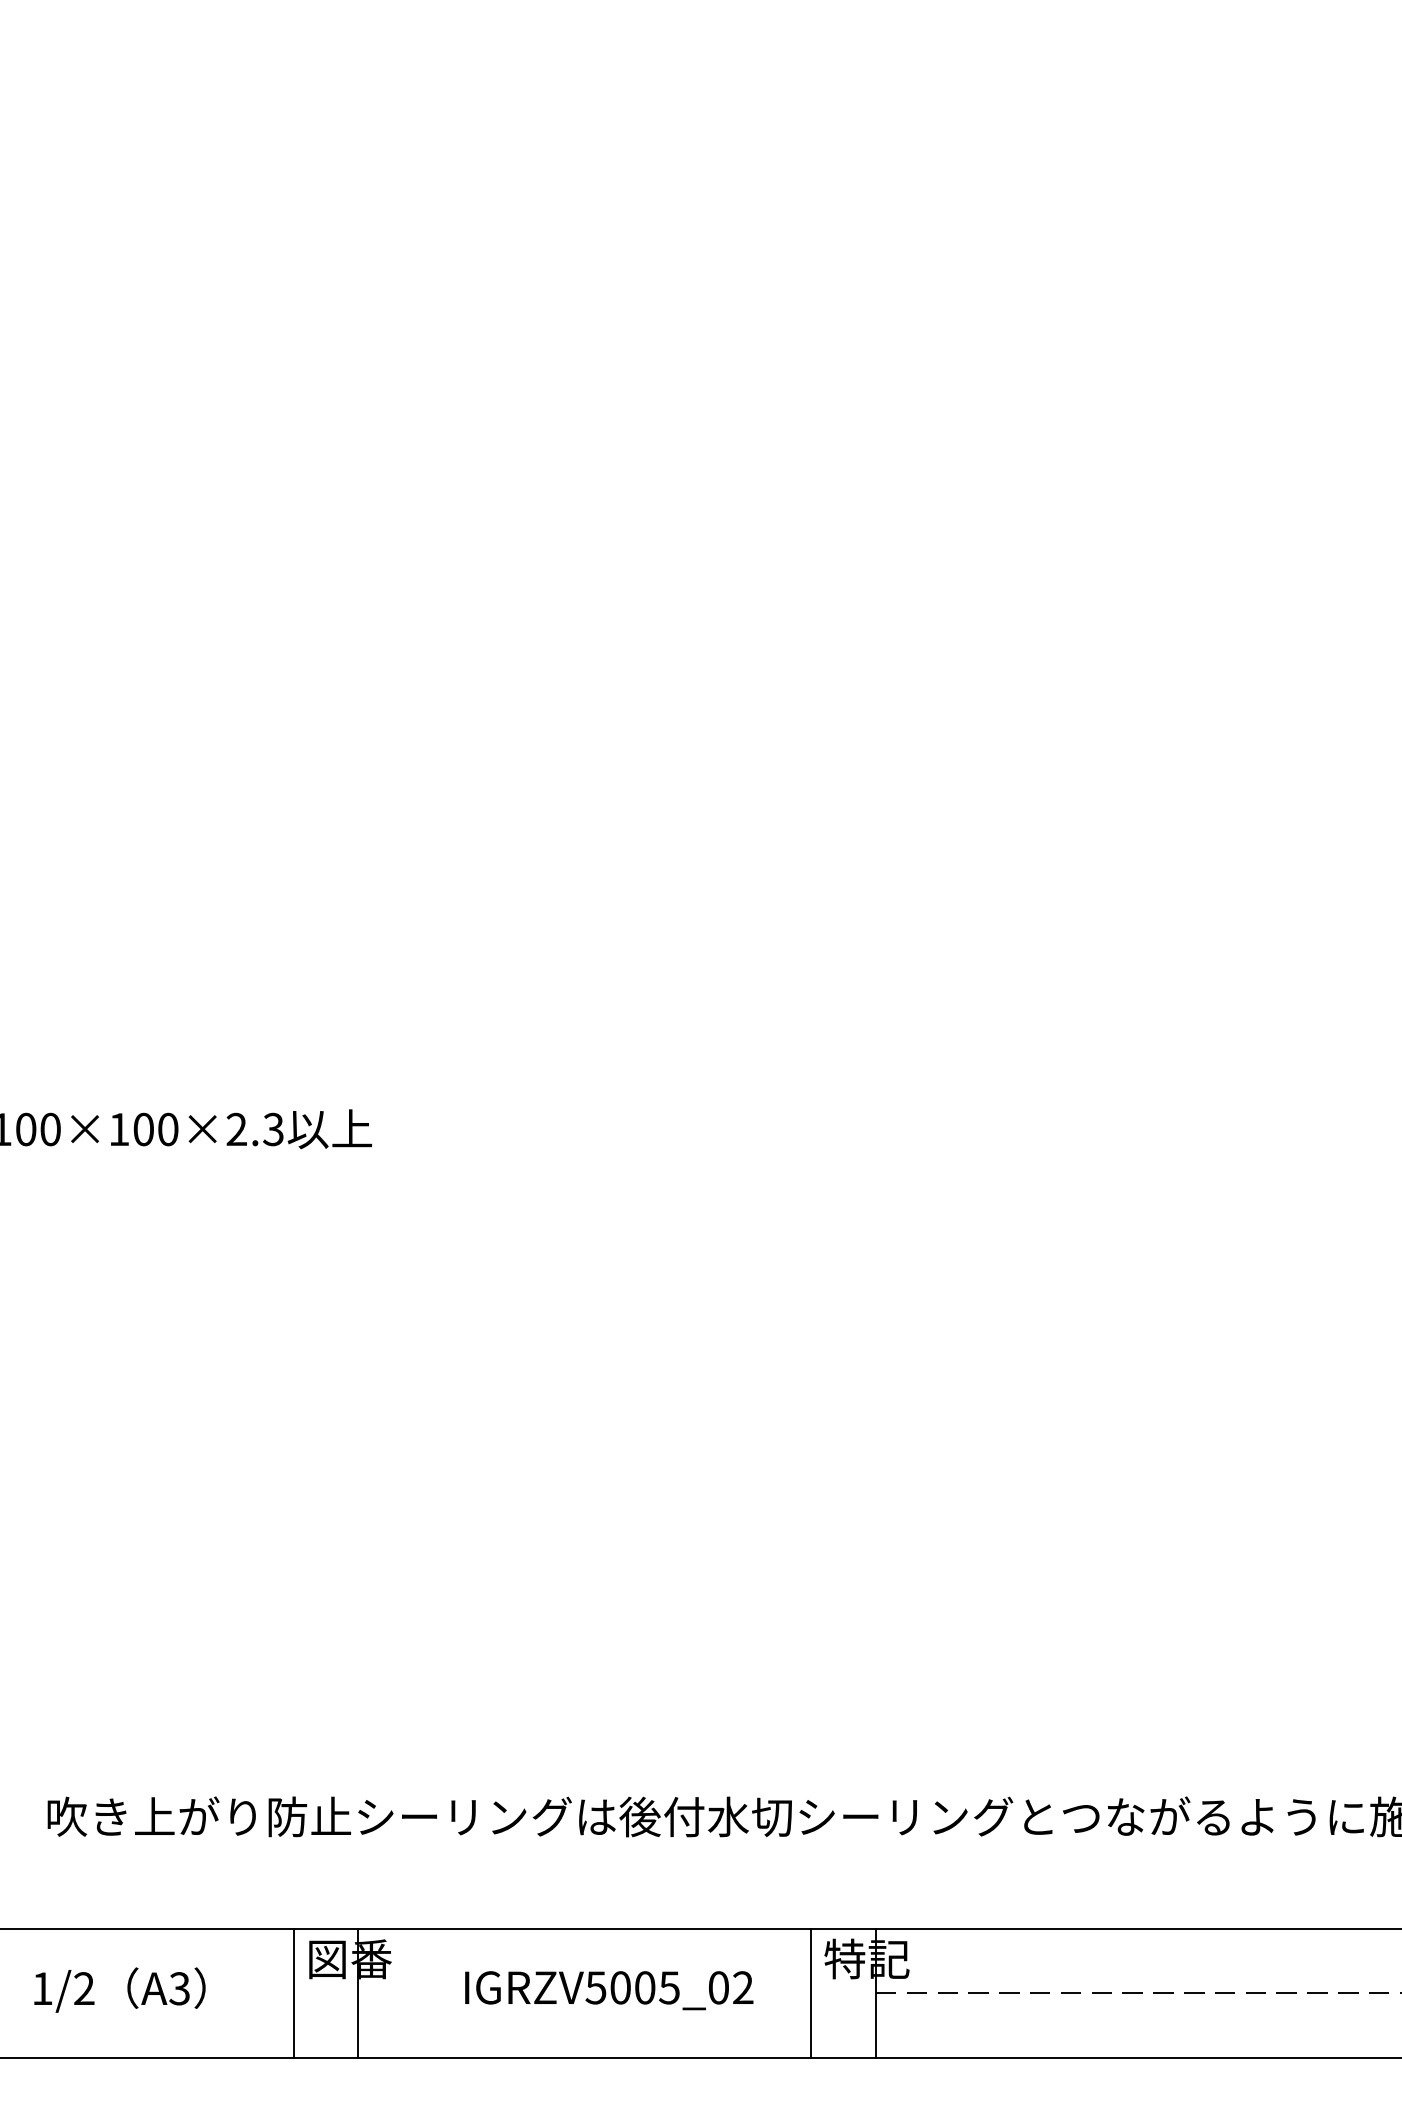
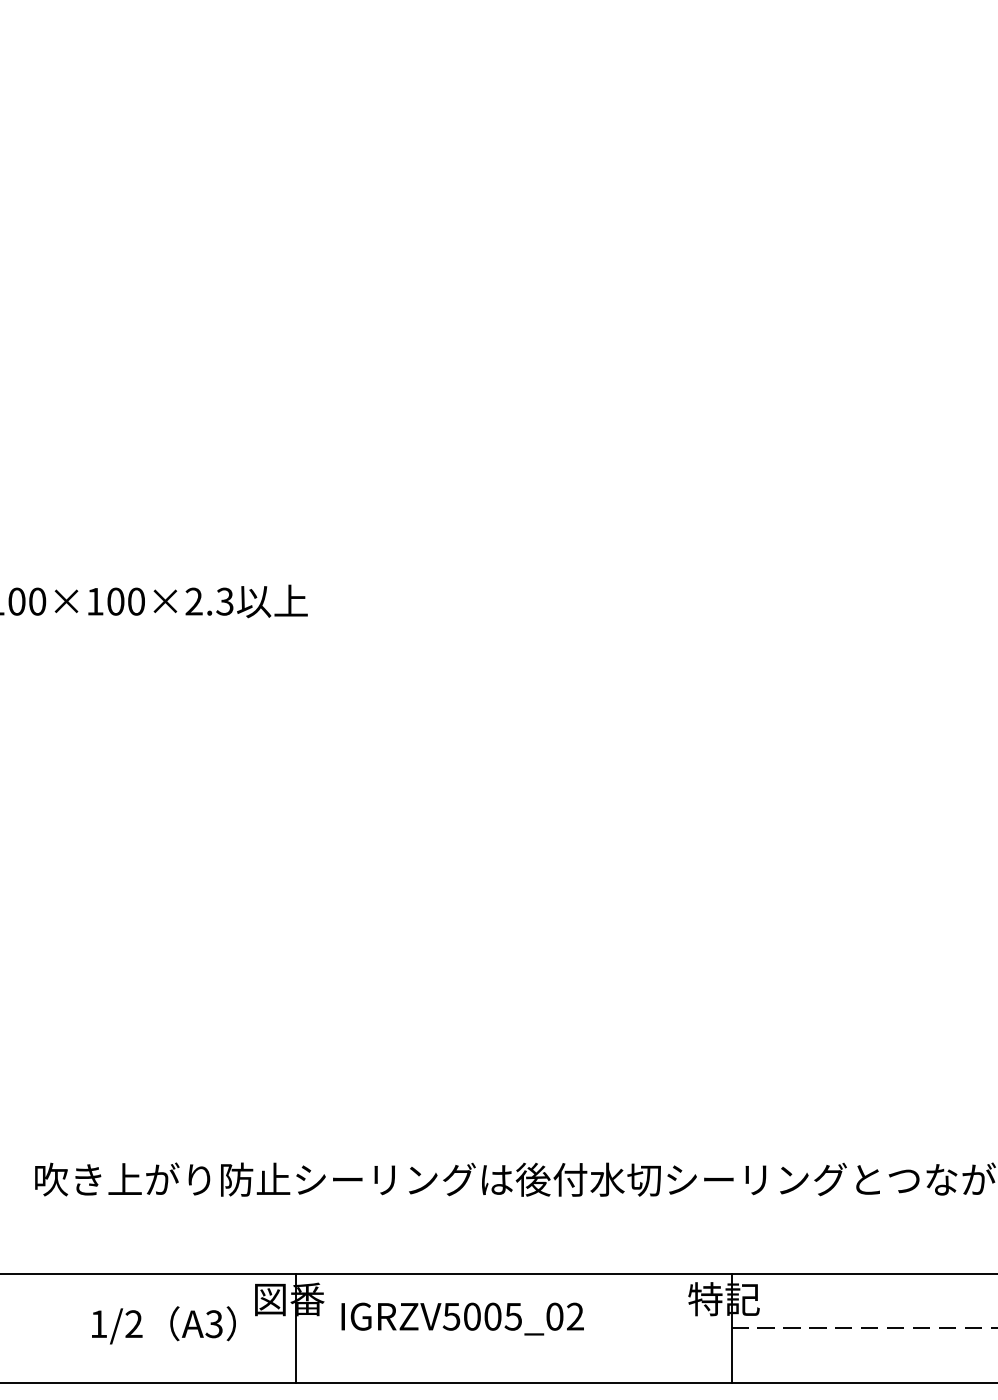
text: (119, 1989) -> (163, 1324), moved
text: (609, 1990) -> (462, 1318), moved
line: (293, 1993) -> (241, 1328), removed
line: (811, 1993) -> (677, 1328), removed

